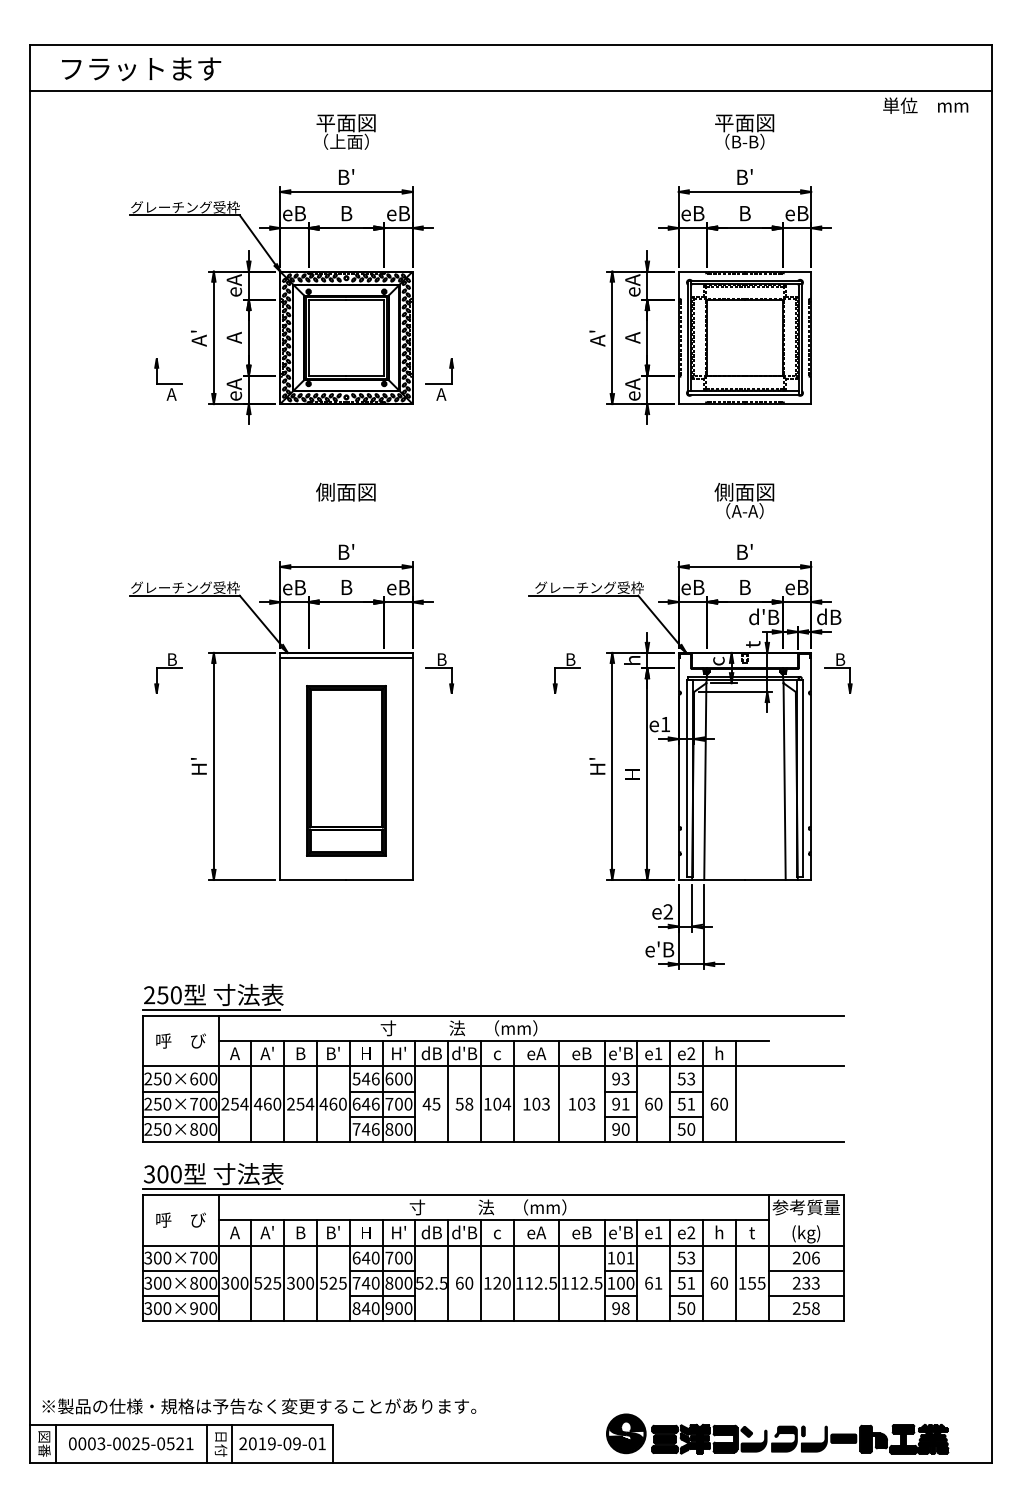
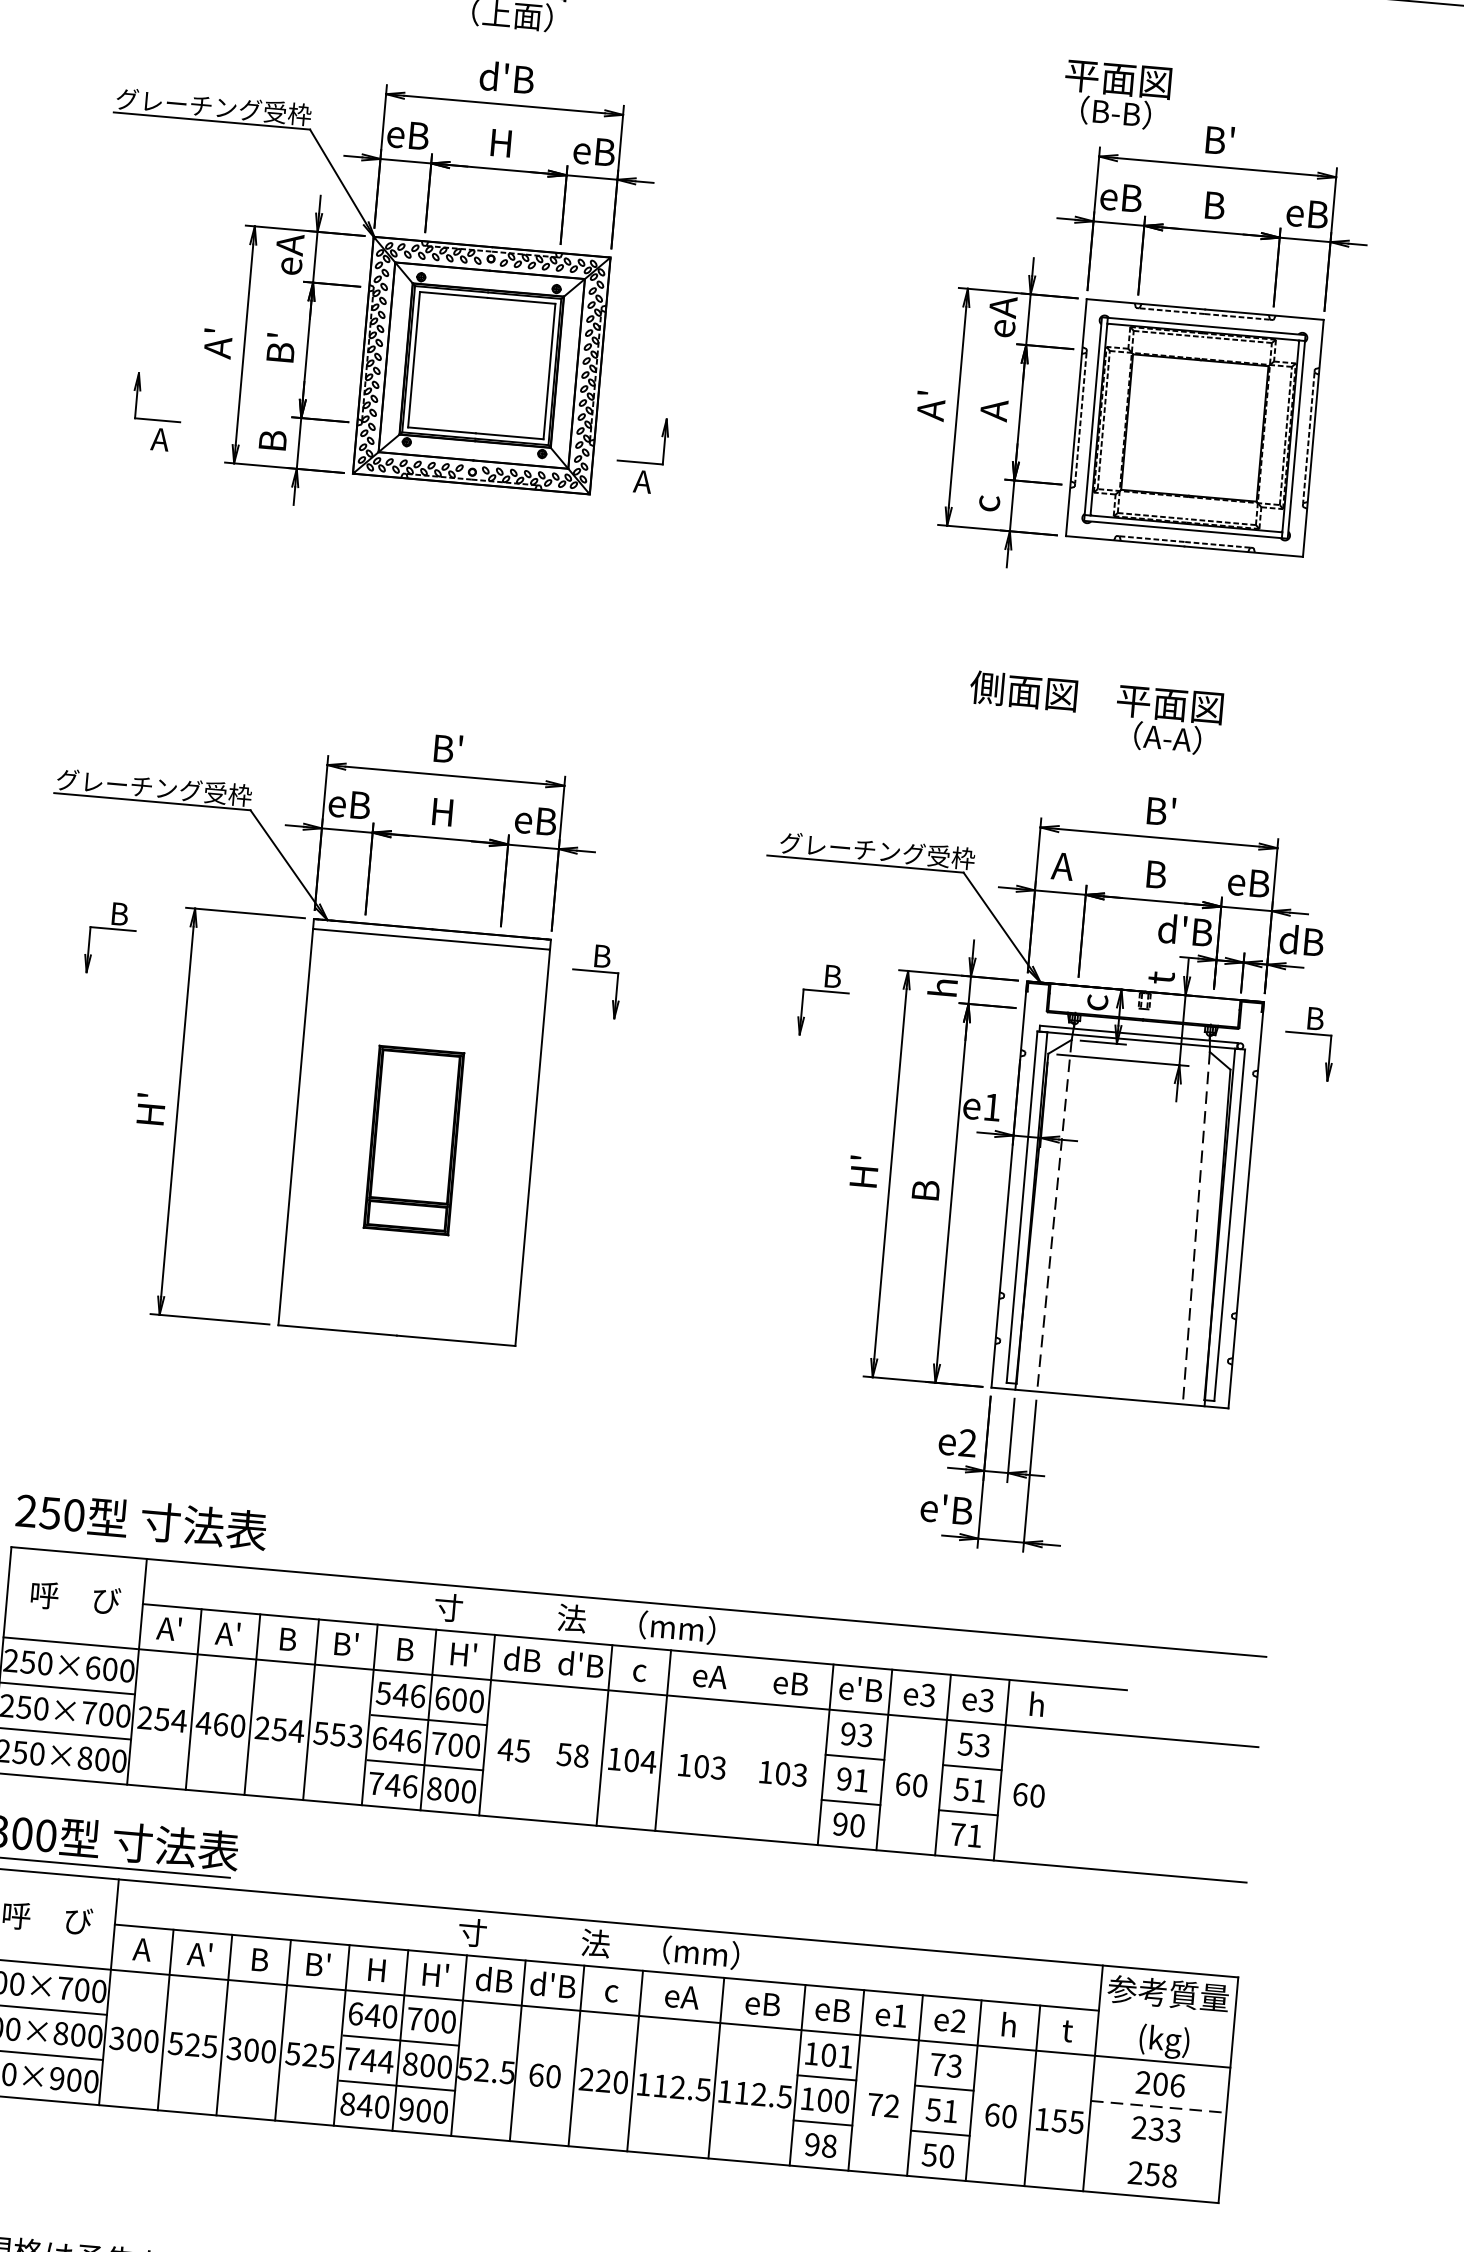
text: (744, 131) -> (1116, 94), moved
text: (346, 176) -> (507, 76), B' -> d'B
text: (346, 213) -> (501, 143), B -> H
text: (233, 337) -> (279, 347), A -> B'
text: (234, 389) -> (273, 440), eA -> B
text: (632, 389) -> (985, 502), eA -> c
text: (345, 491) -> (1023, 690), moved
text: (723, 492) -> (1132, 701), 側面図 -> 平面図
text: (346, 587) -> (442, 812), B -> H
text: (692, 587) -> (1061, 866), eB -> A
part: (346, 770) -> (414, 1139), size x0.6
text: (632, 773) -> (925, 1189), H -> B
line: (705, 782) -> (1054, 1217), solid -> dashed
line: (784, 782) -> (1195, 1229), solid -> dashed
line: (211, 1009) -> (135, 1546), removed
text: (233, 1052) -> (167, 1626), A -> A'
text: (366, 1053) -> (405, 1649), H -> B
text: (658, 1053) -> (928, 1695), e1 -> e3
text: (691, 1054) -> (986, 1701), e2 -> e3
line: (448, 1091) -> (546, 1730), removed
line: (559, 1091) -> (744, 1747), removed
line: (735, 1091) -> (1059, 1775), removed
text: (332, 1103) -> (336, 1733), 460 -> 553
text: (686, 1129) -> (966, 1835), 50 -> 71
text: (620, 1232) -> (832, 2009), e'B -> eB
text: (681, 1257) -> (937, 2063), 53 -> 73
line: (806, 1270) -> (1158, 2106), solid -> dashed
text: (375, 1282) -> (385, 2060), 740 -> 744
text: (487, 1282) -> (586, 2078), 120 -> 220
text: (653, 1282) -> (883, 2103), 61 -> 72
line: (806, 1295) -> (1155, 2151), removed

